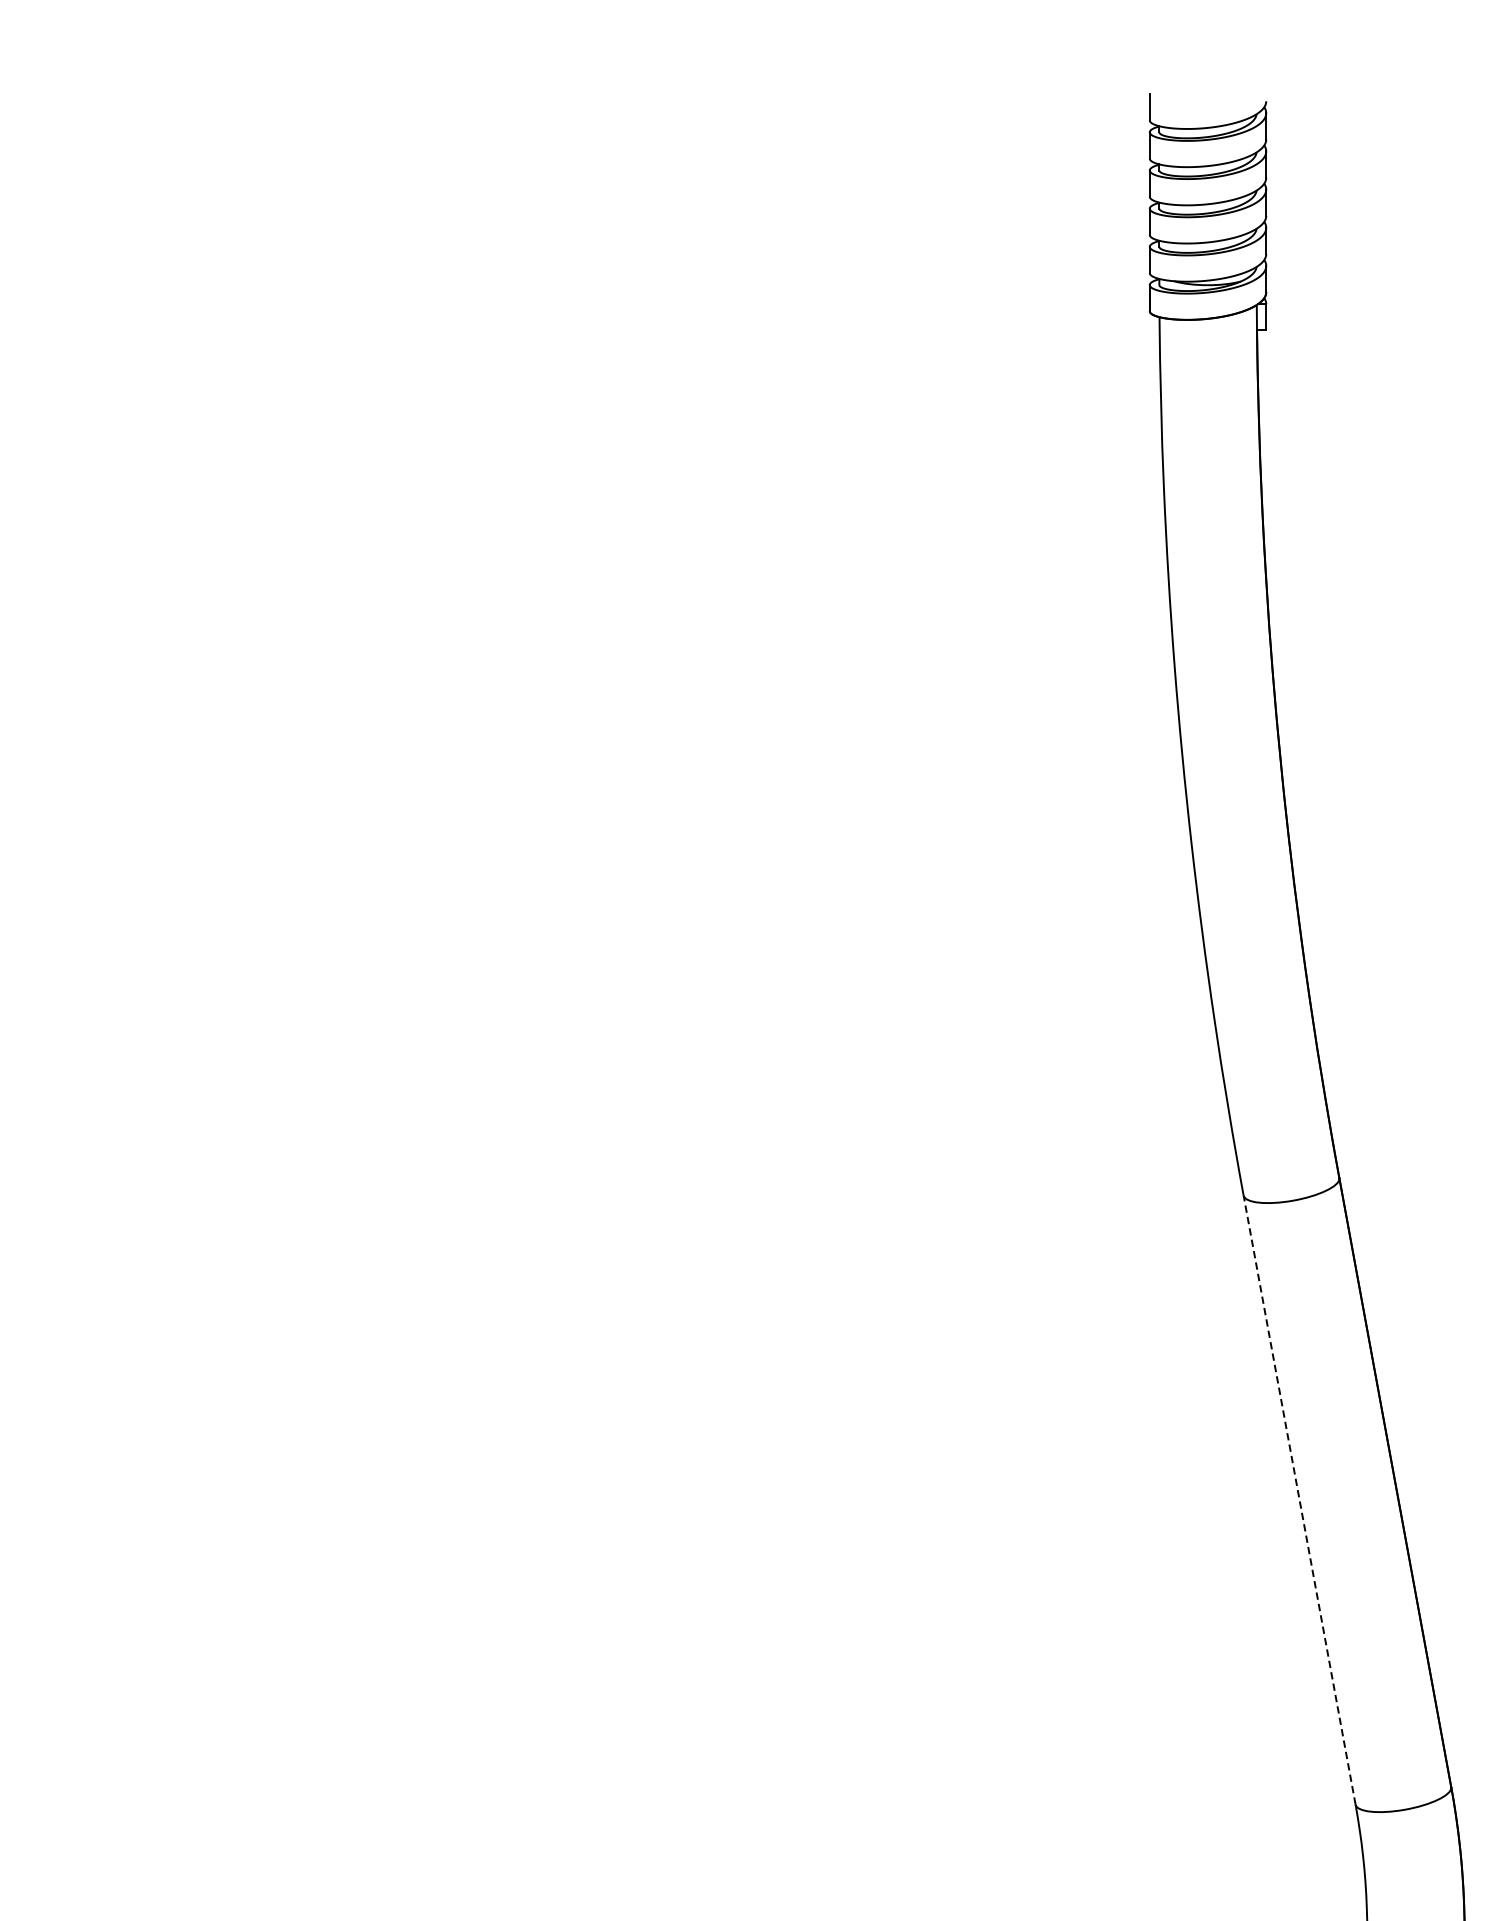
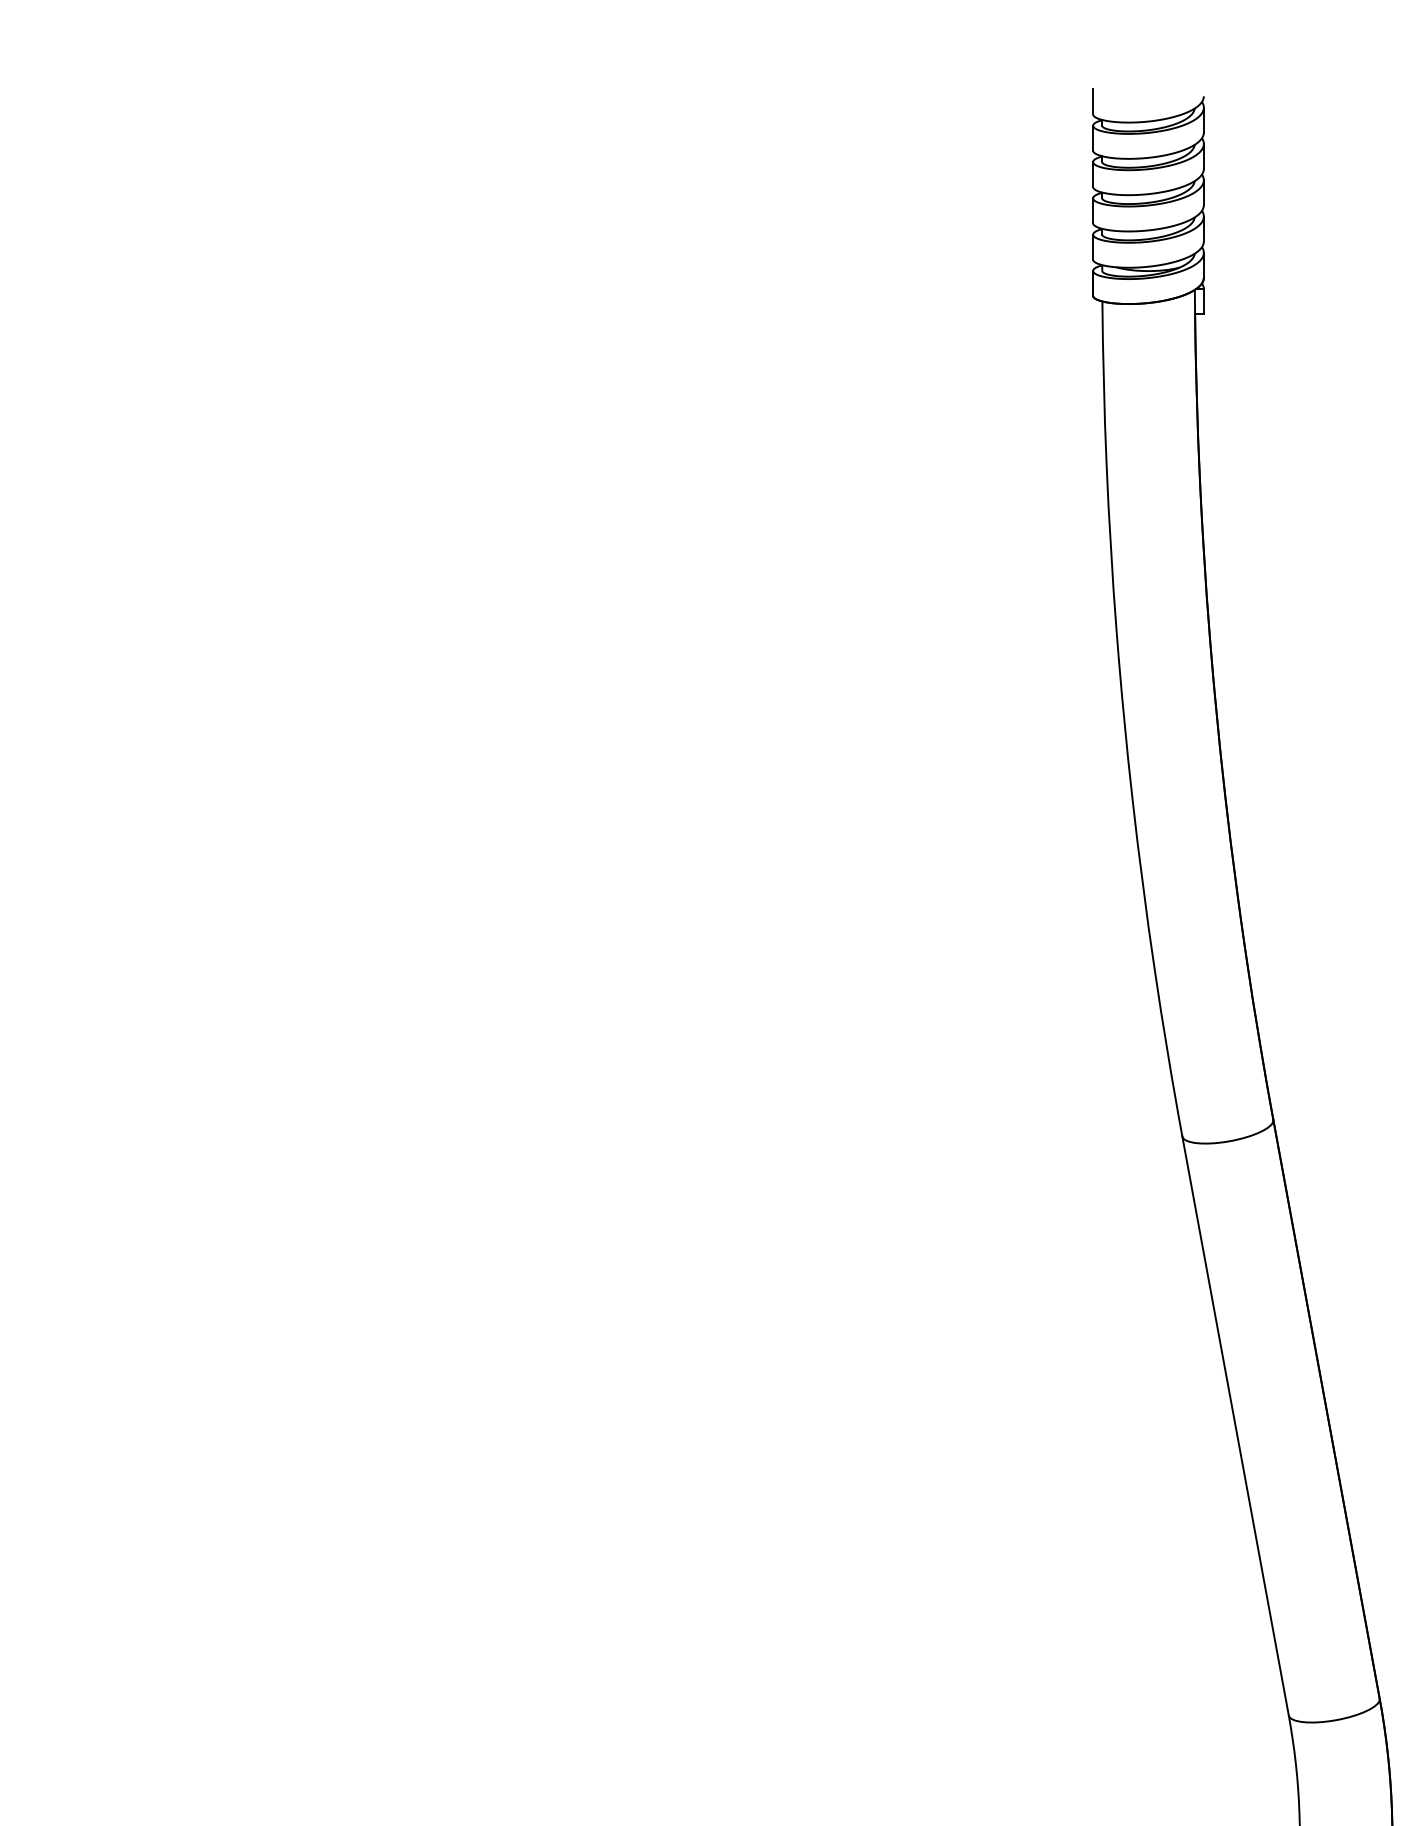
line: (1299, 1499) -> (1235, 1425), dashed -> solid

